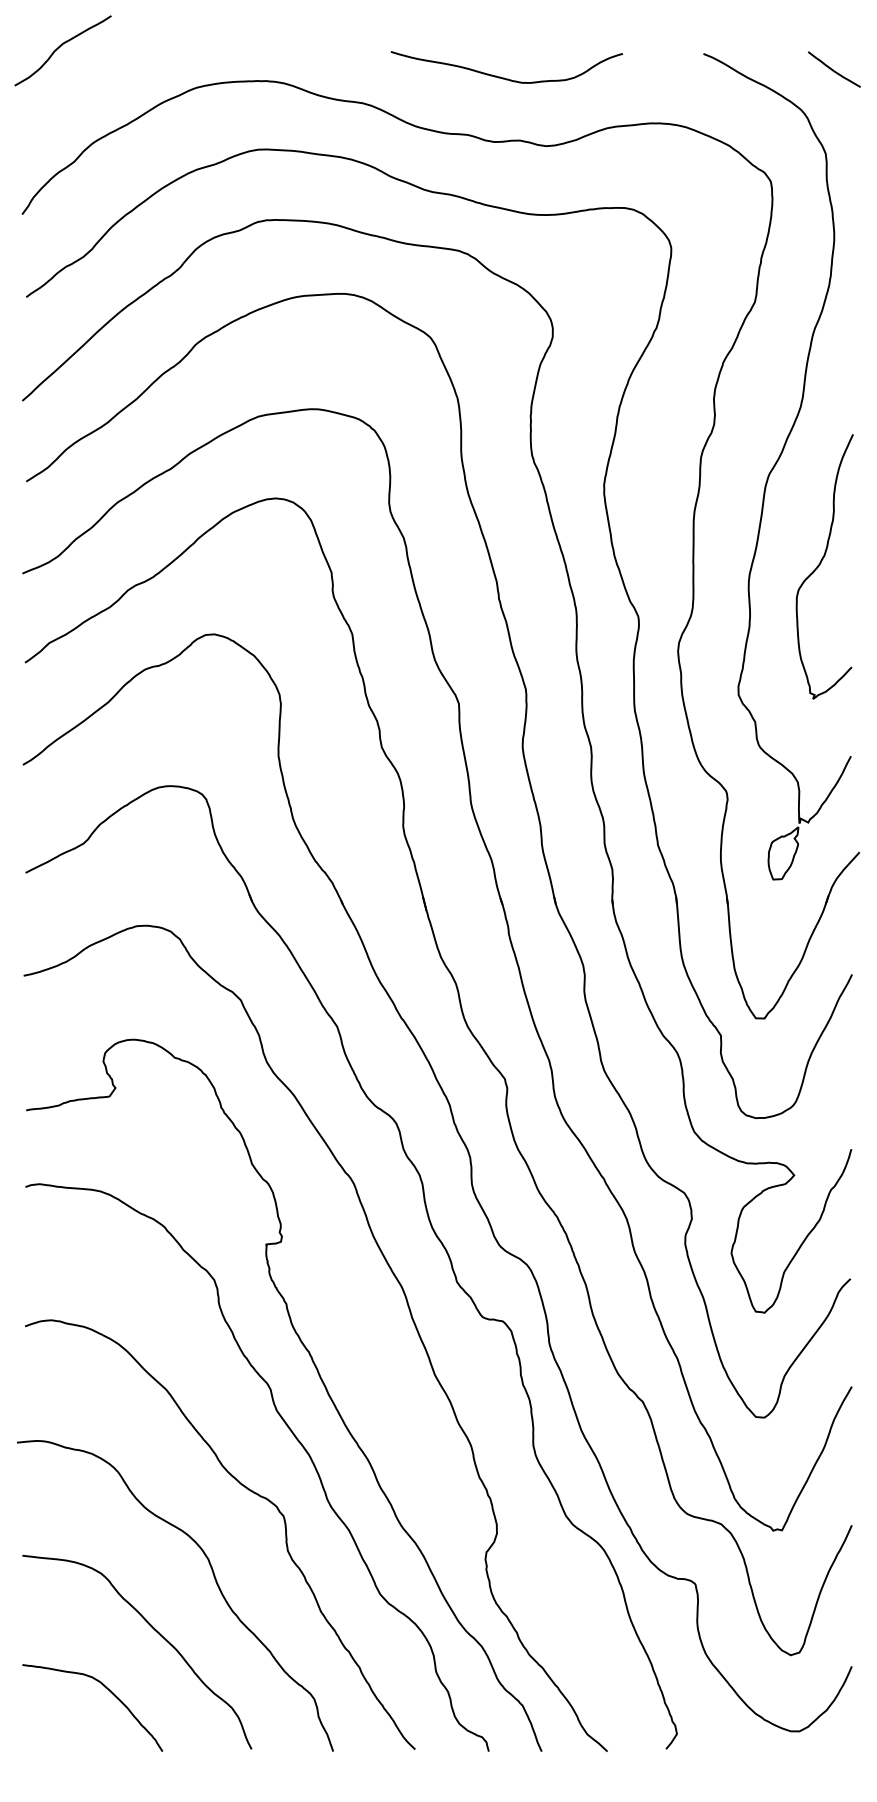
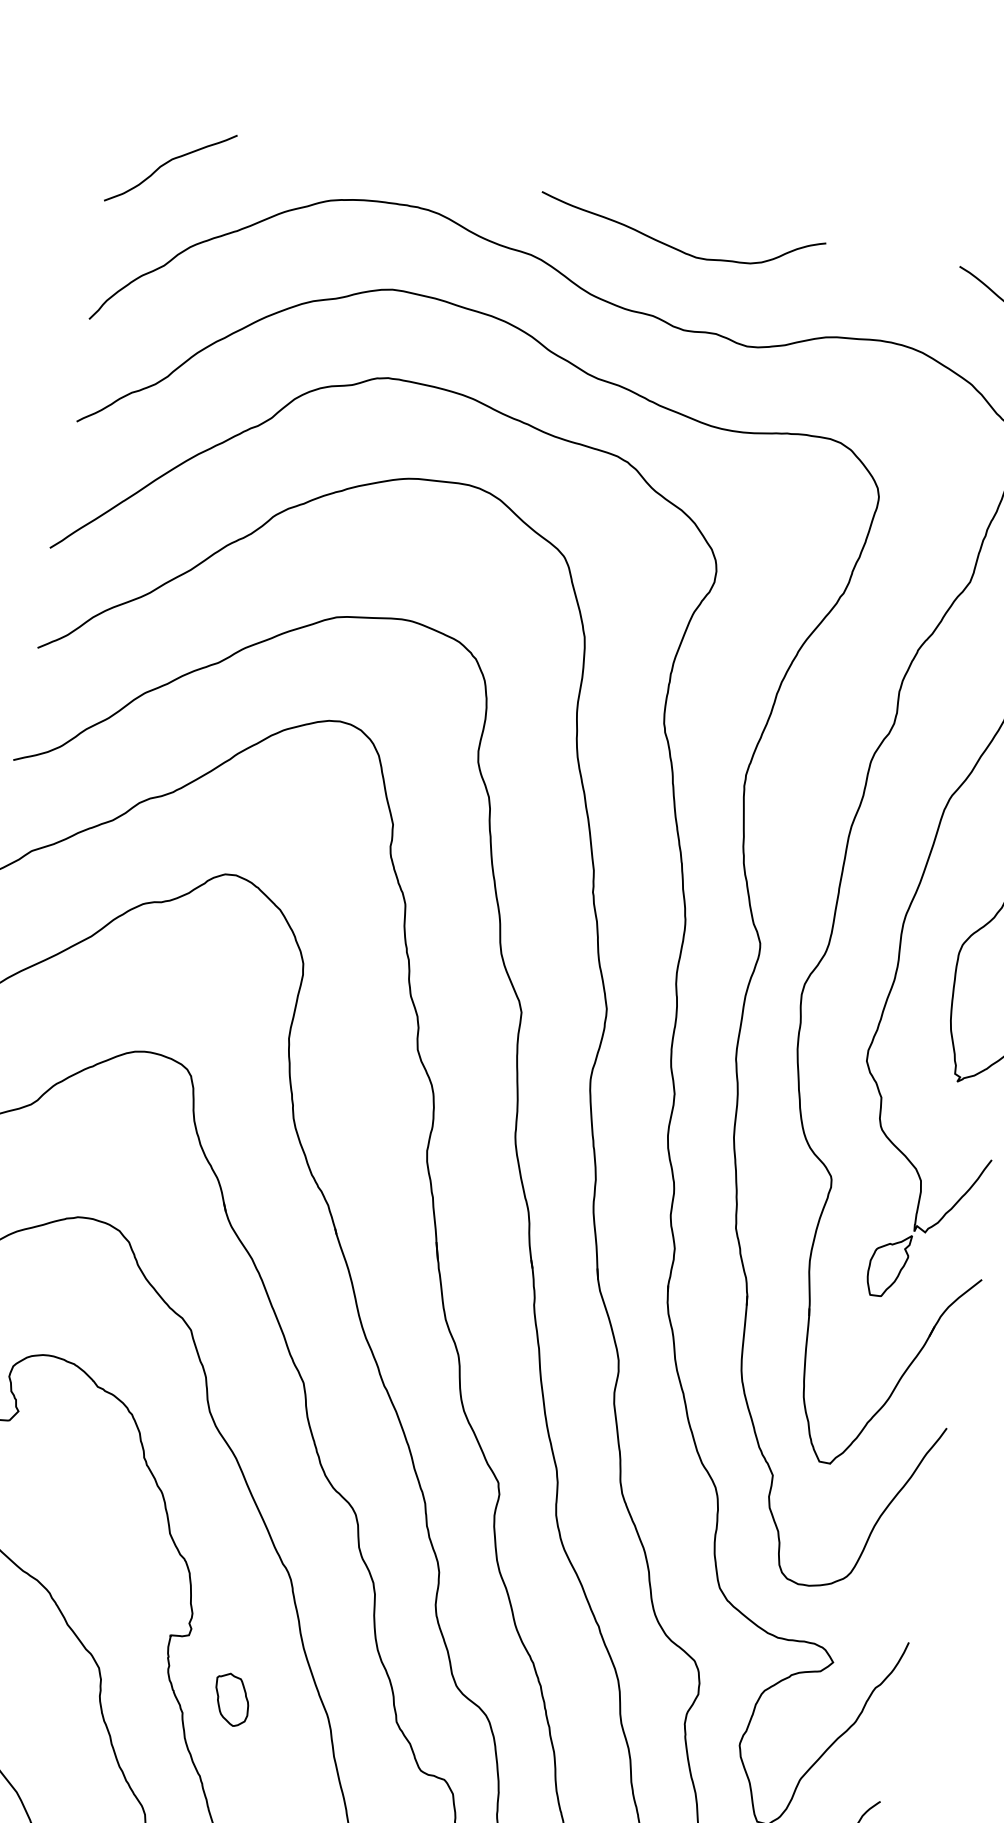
curve: (60, 47) -> (168, 163), moved
curve: (504, 77) -> (675, 247), moved
part: (323, 1286) -> (231, 1699), added

